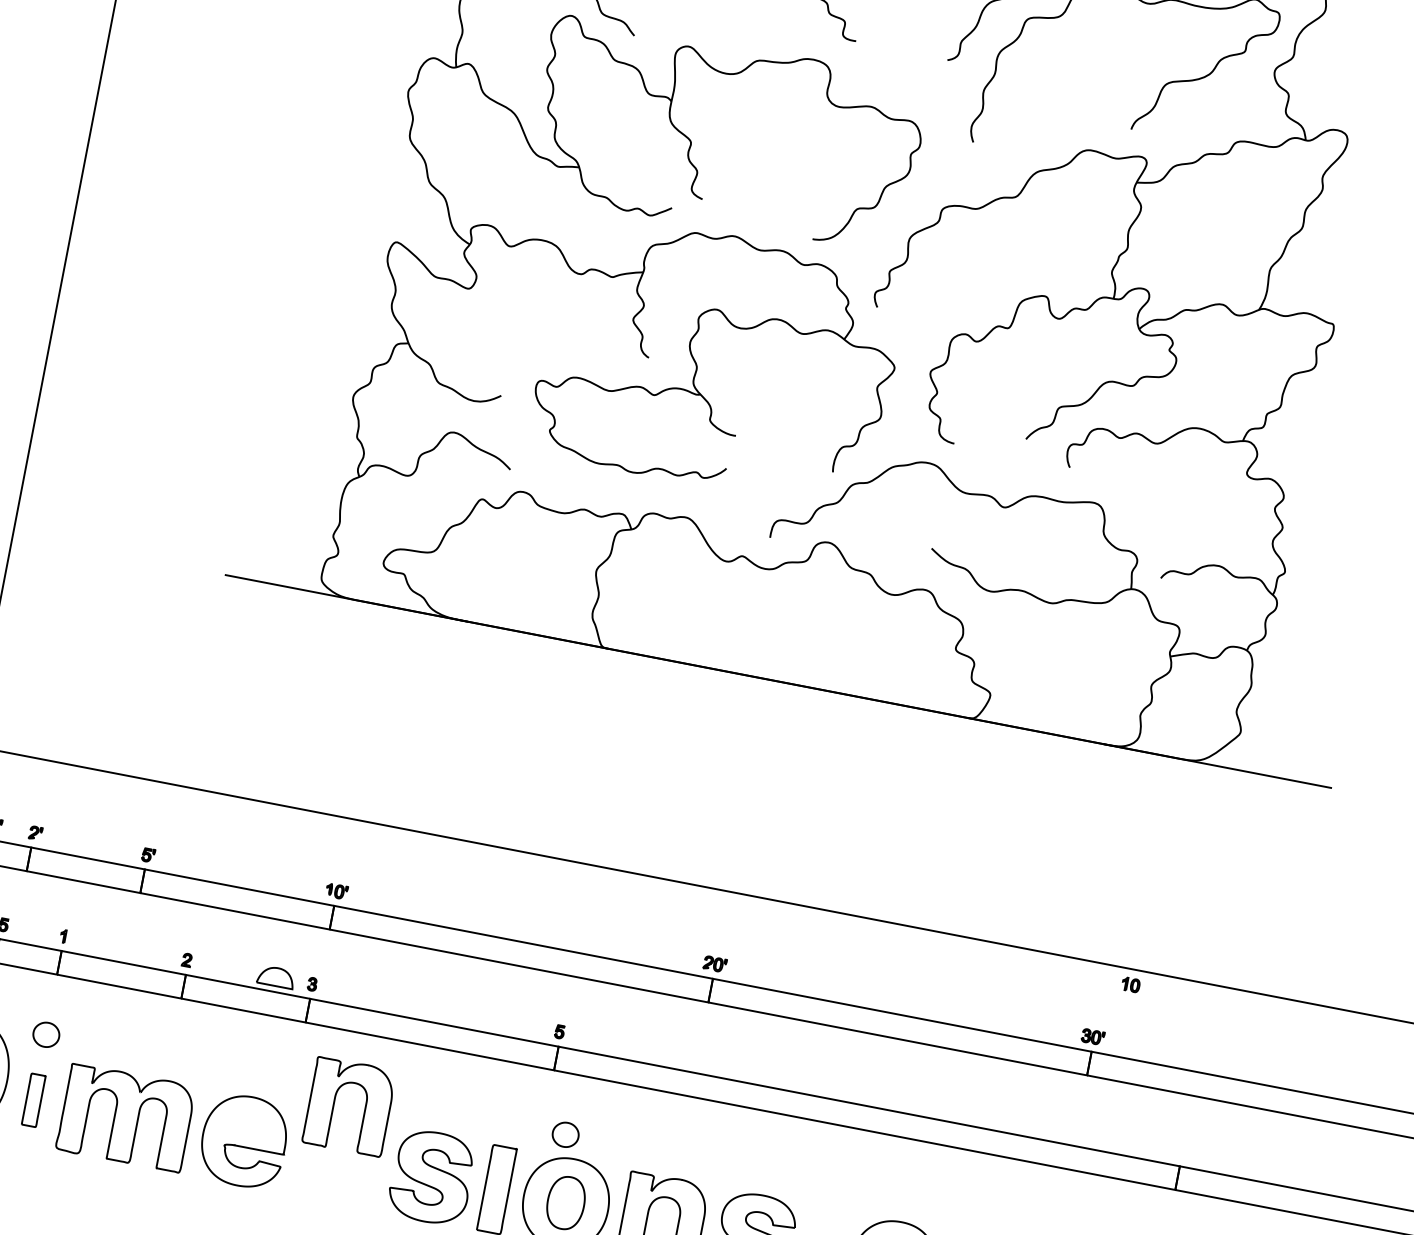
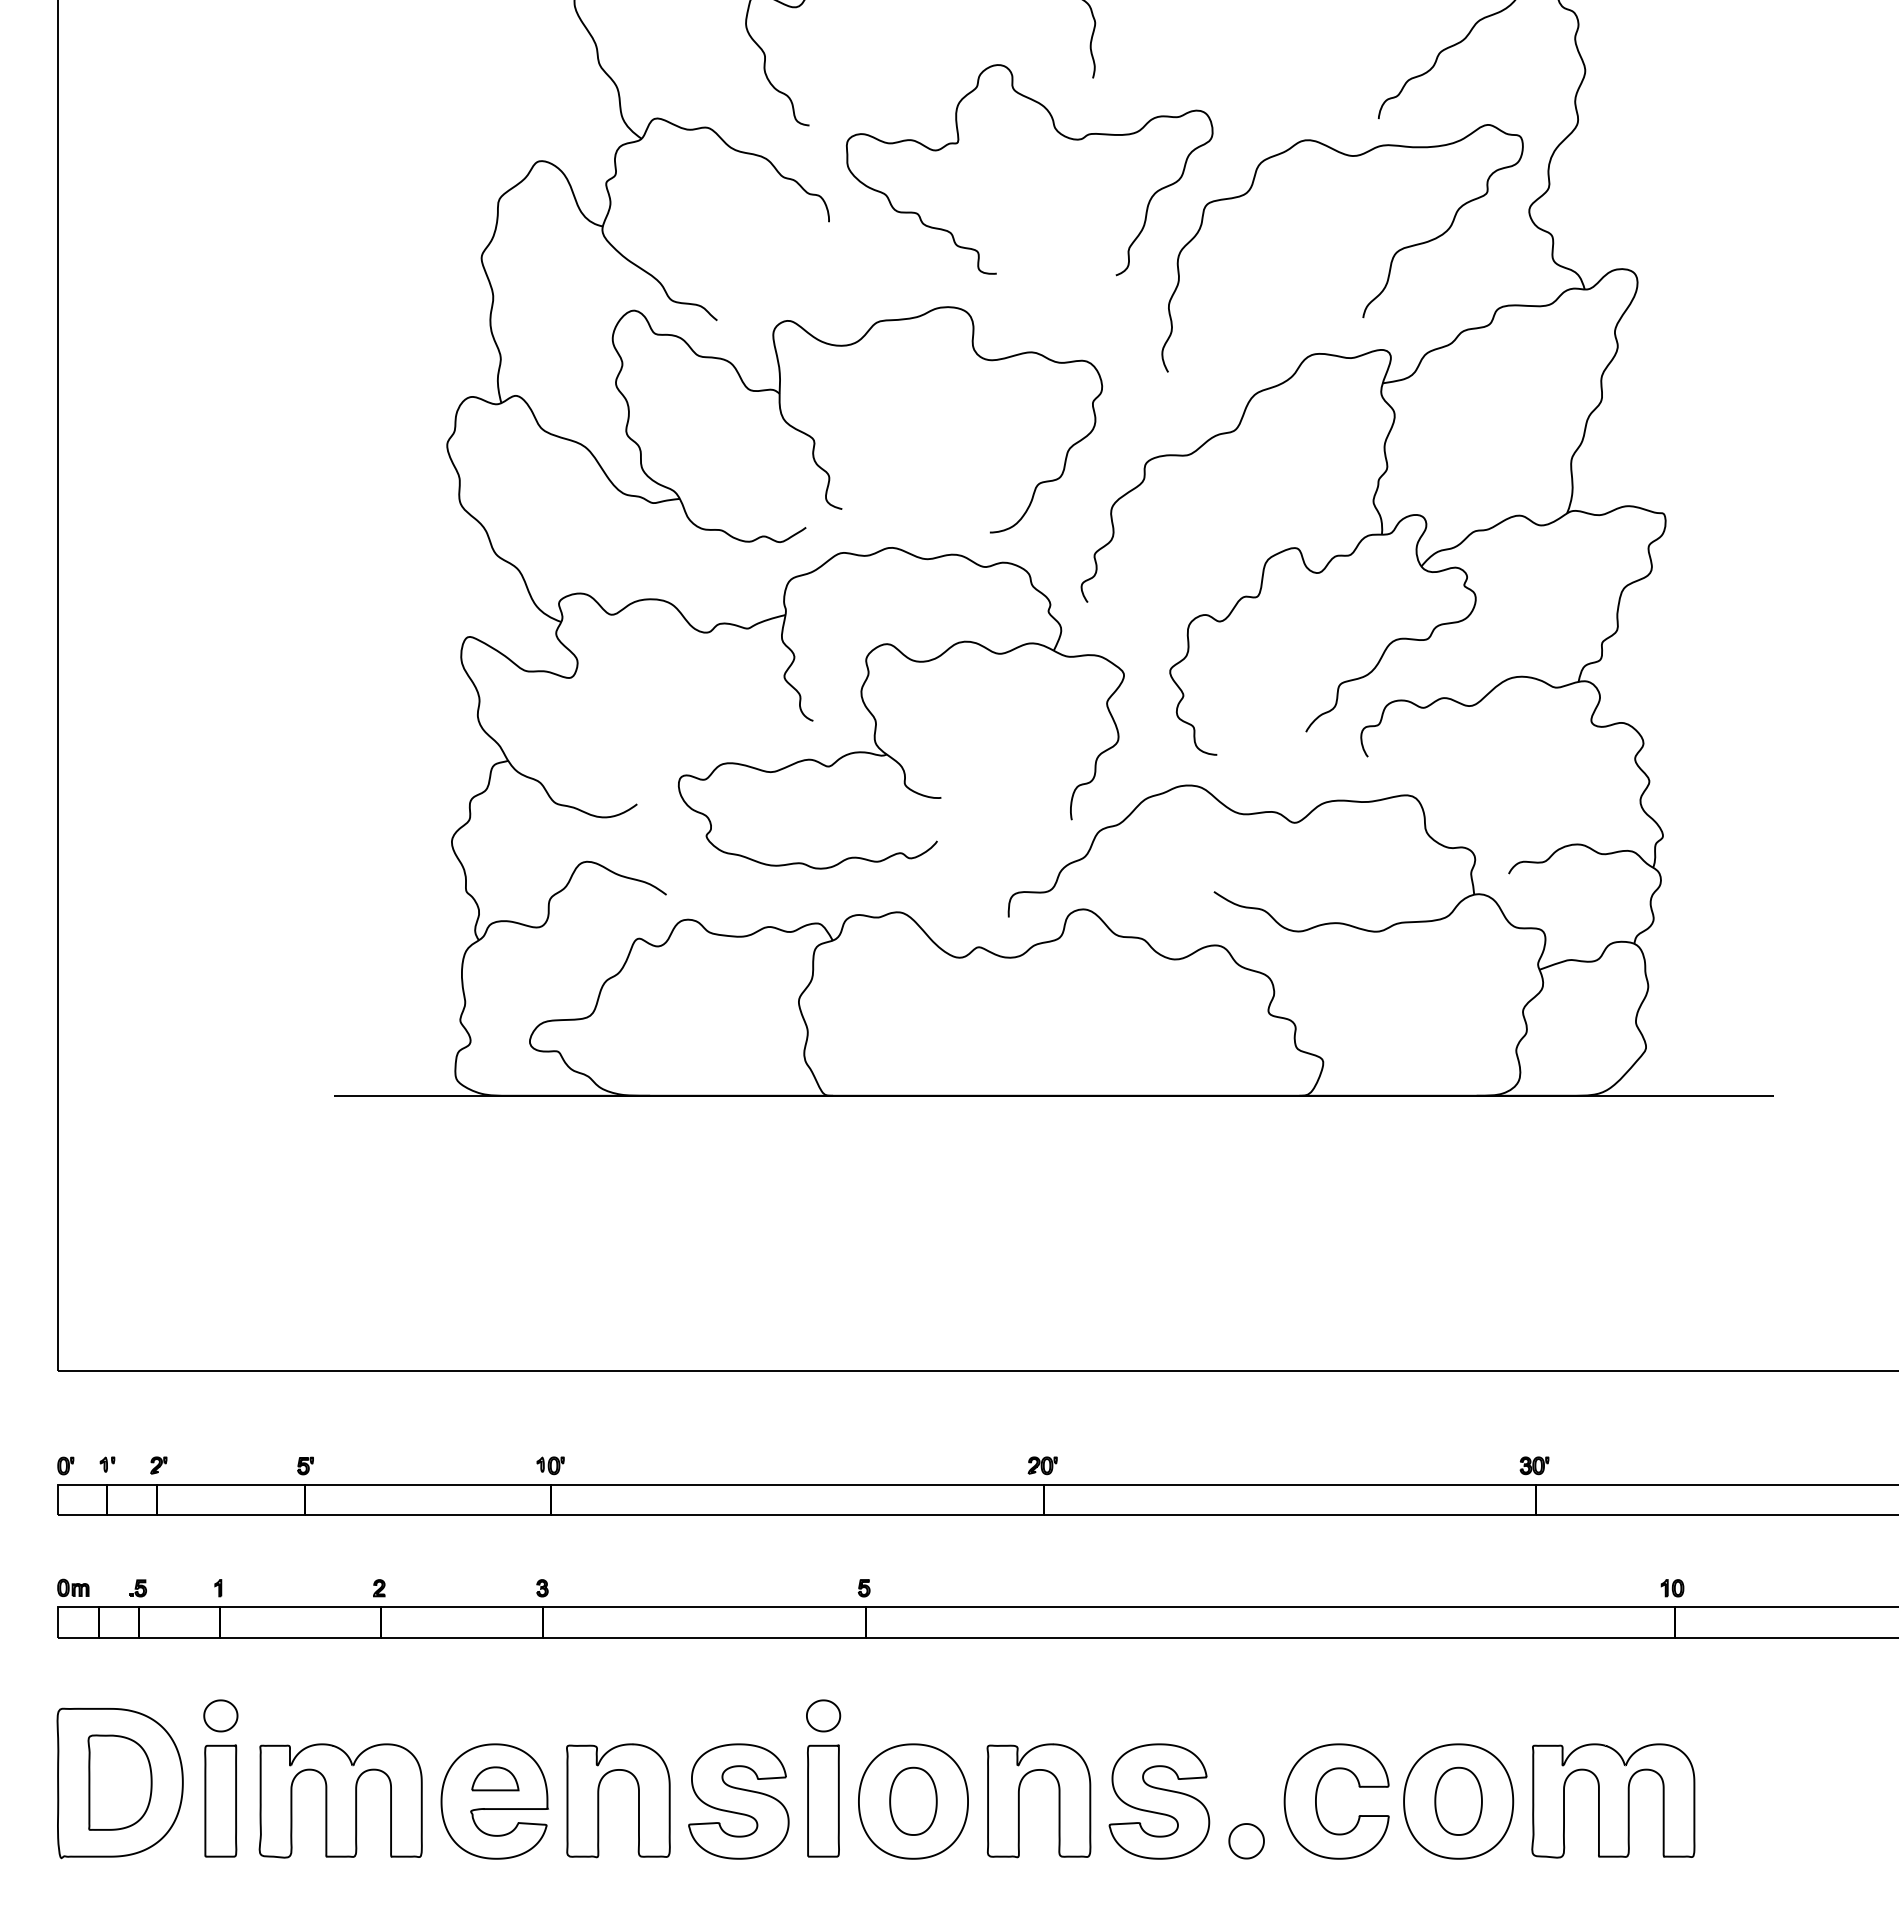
part: (276, 976) -> (495, 1778), moved
part: (1130, 985) -> (1672, 1588), moved
part: (33, 1099) -> (220, 1800), size x1.67
part: (334, 1103) -> (599, 1800), moved
part: (565, 1134) -> (823, 1715), moved

